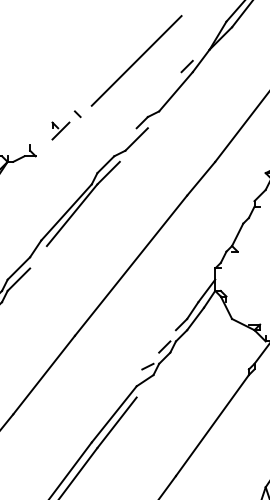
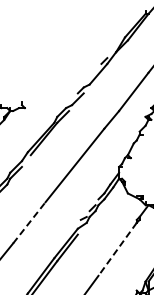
part: (116, 76) -> (67, 66), removed
line: (44, 374) -> (29, 222), solid -> dashed
line: (212, 425) -> (117, 249), solid -> dashed

